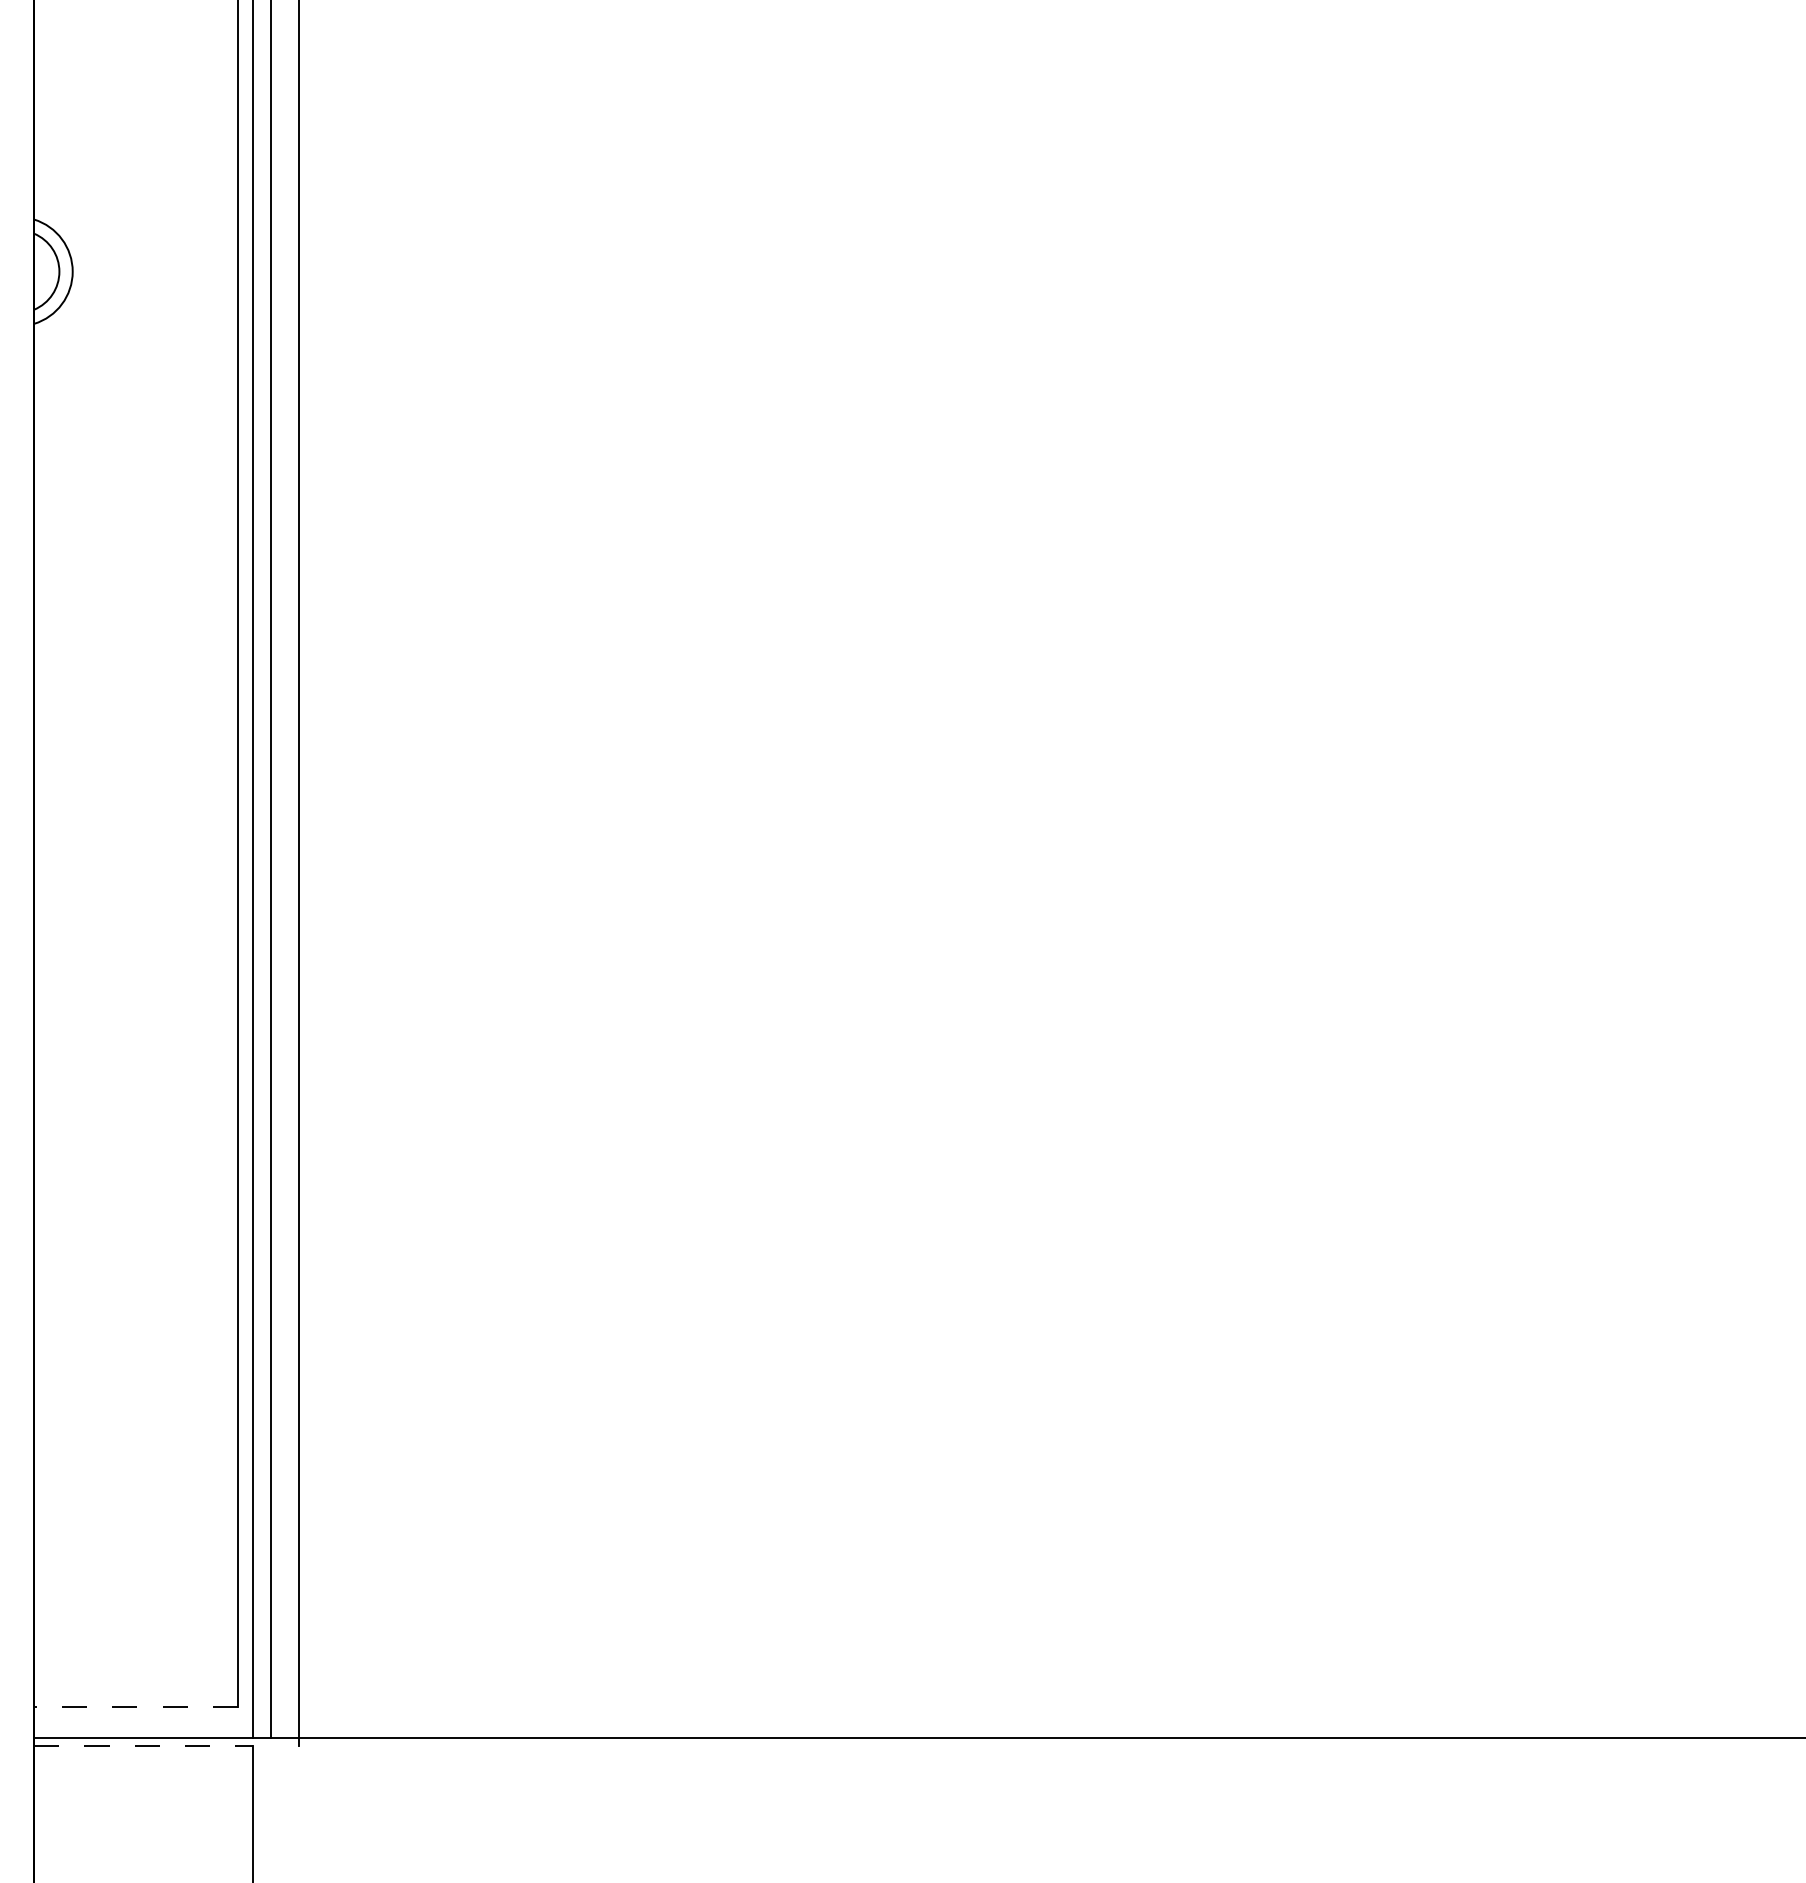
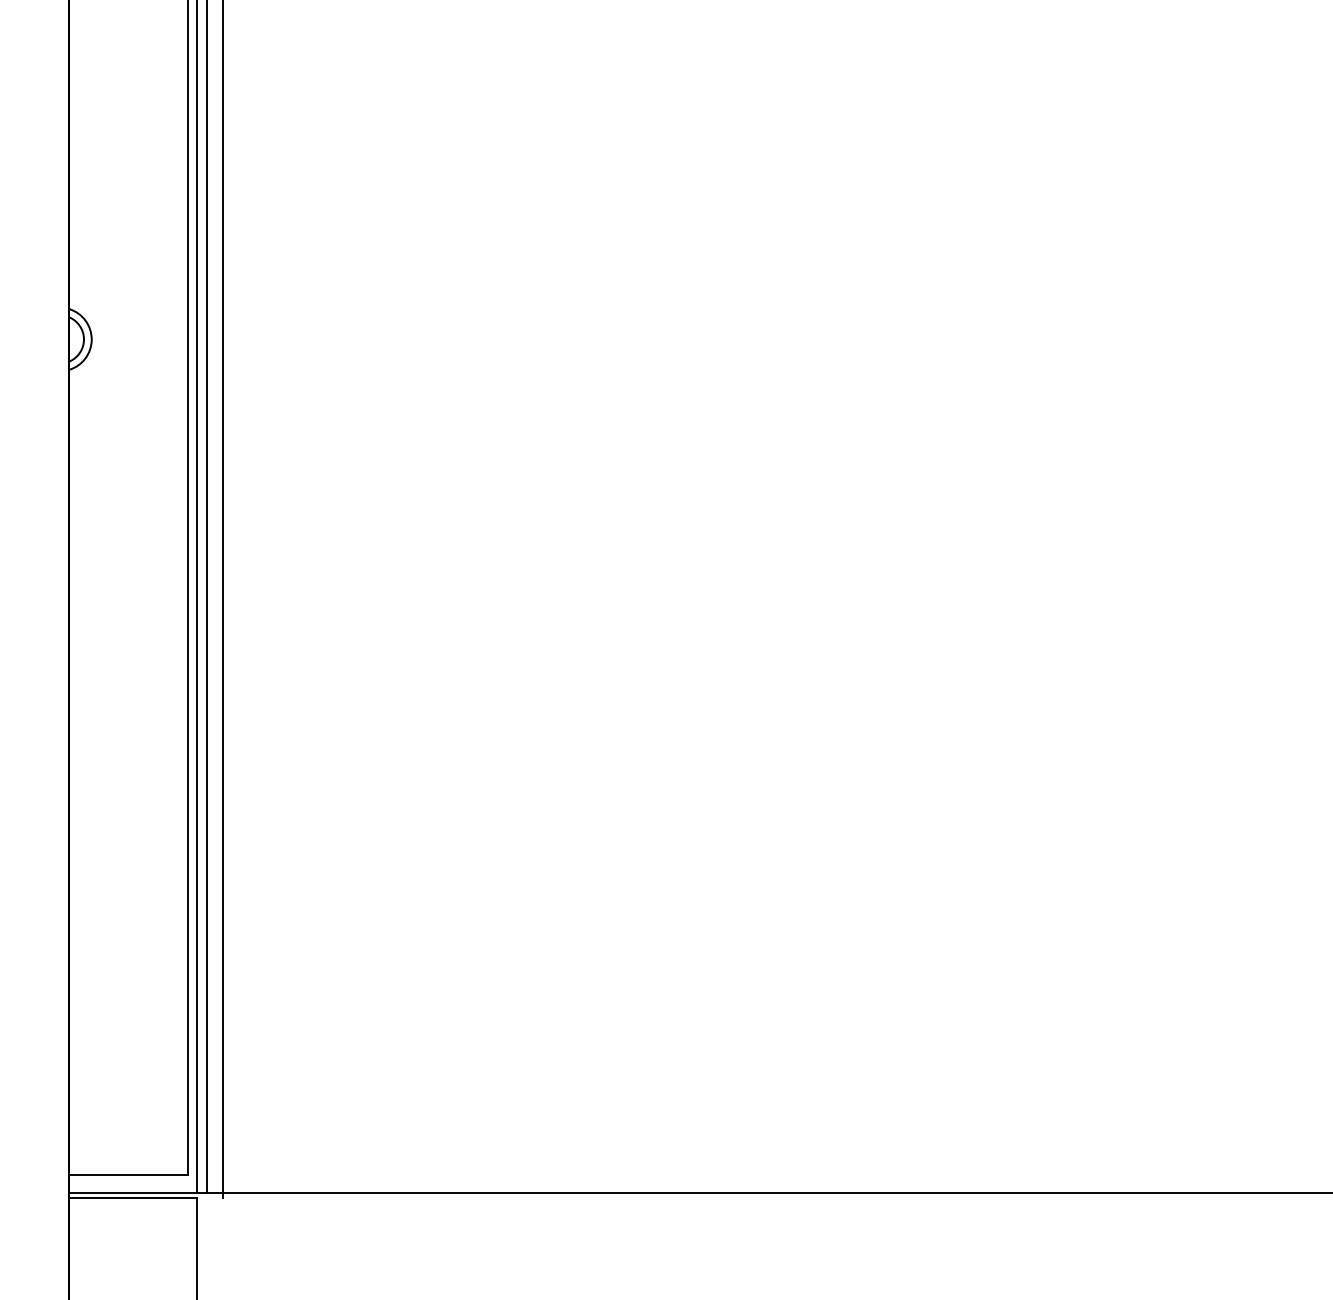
line: (135, 1707) -> (128, 1175), dashed -> solid
line: (144, 1744) -> (133, 1197), dashed -> solid

